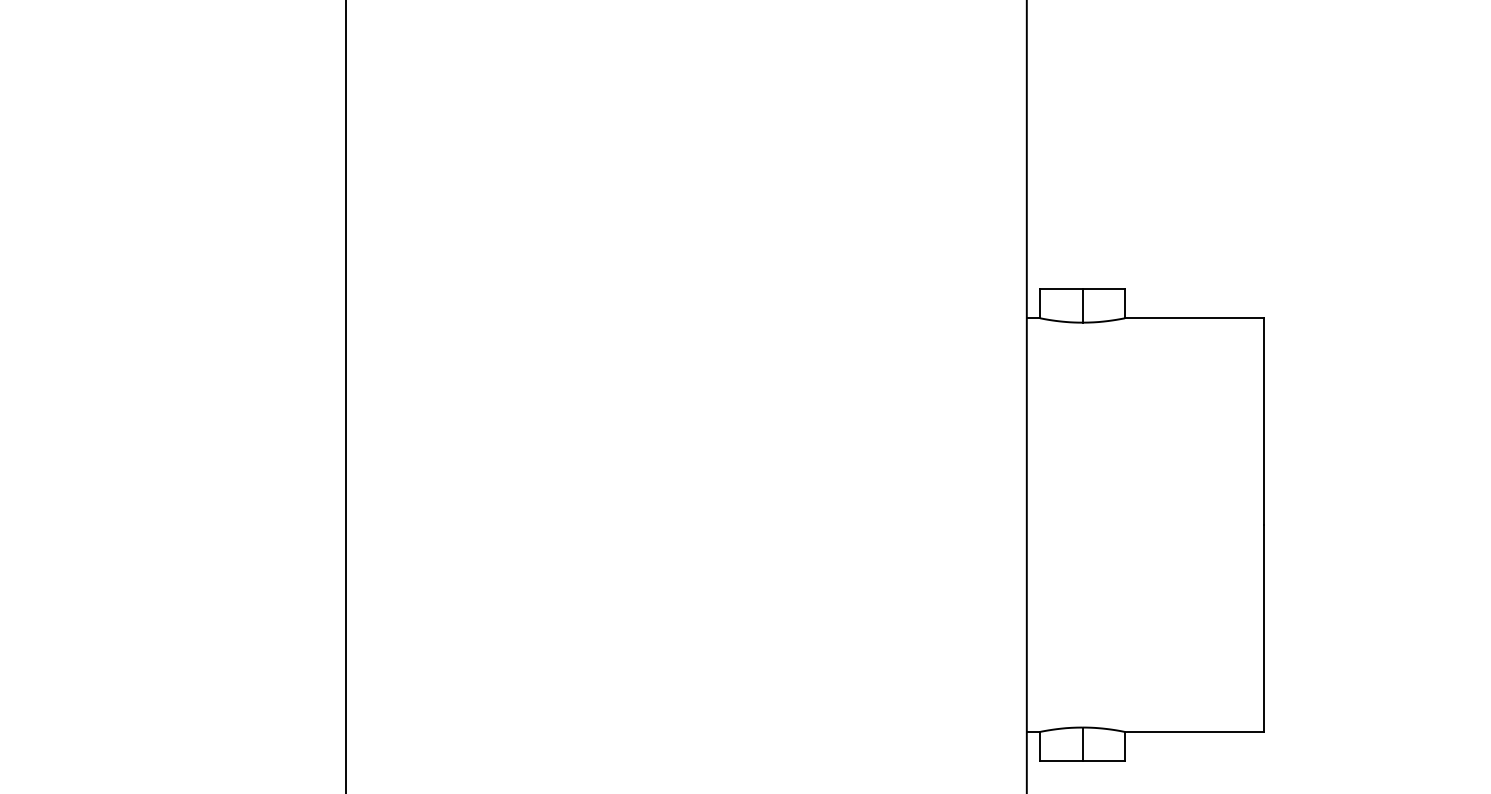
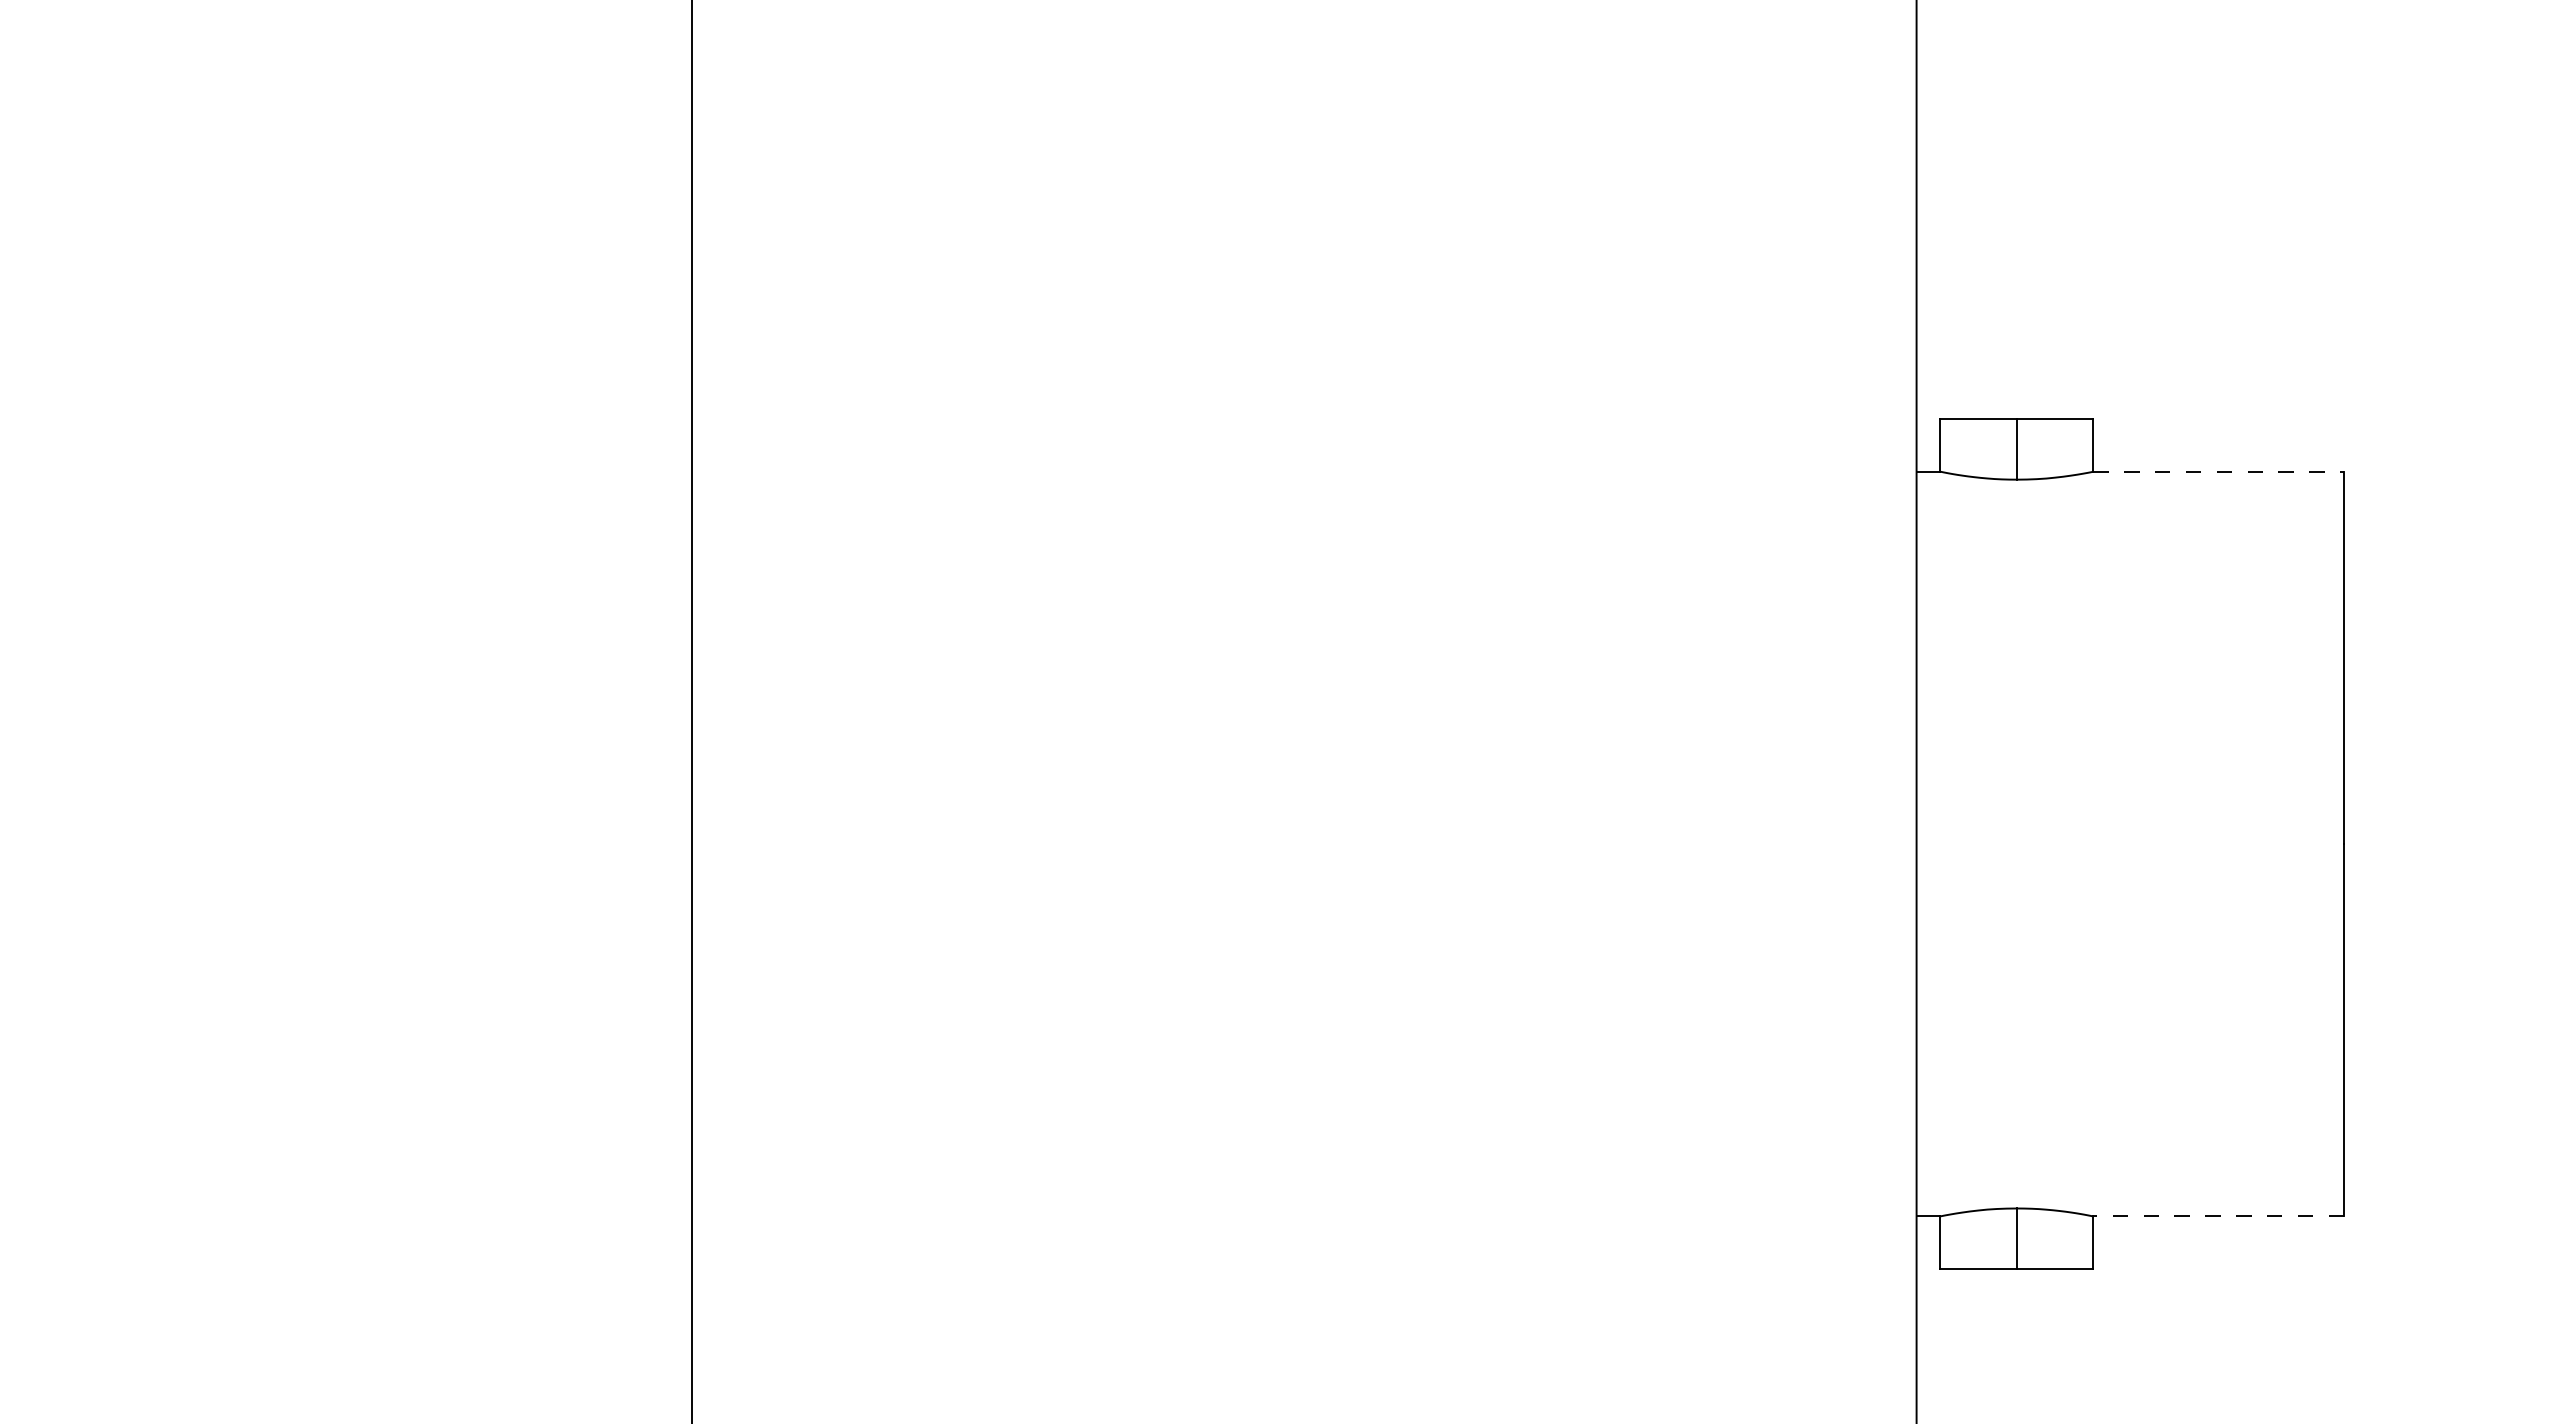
line: (1194, 318) -> (2218, 472), solid -> dashed
line: (1194, 731) -> (2218, 1215), solid -> dashed

